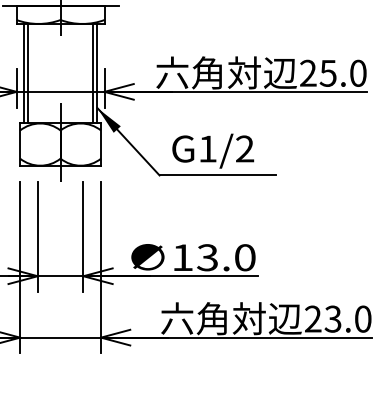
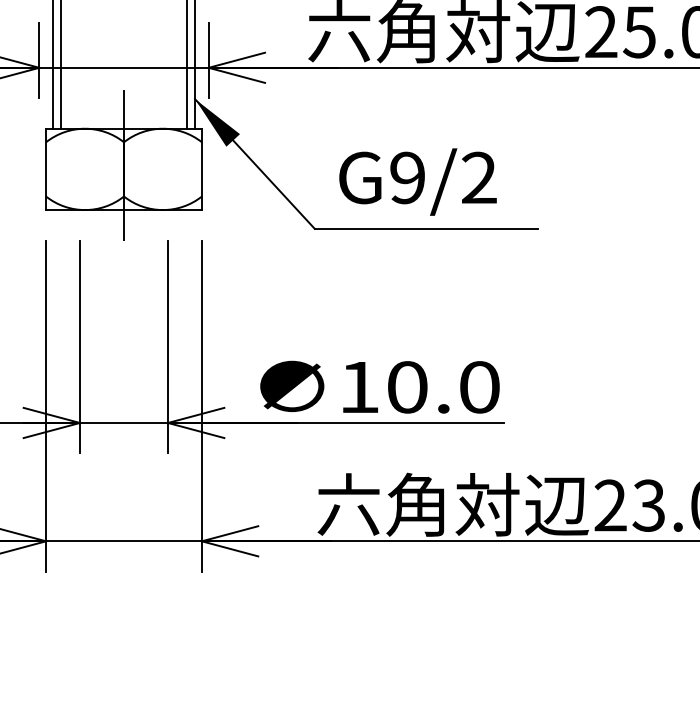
text: (207, 148) -> (407, 176), G1/2 -> G9/2
text: (207, 257) -> (407, 386), 13.0 -> 10.0

